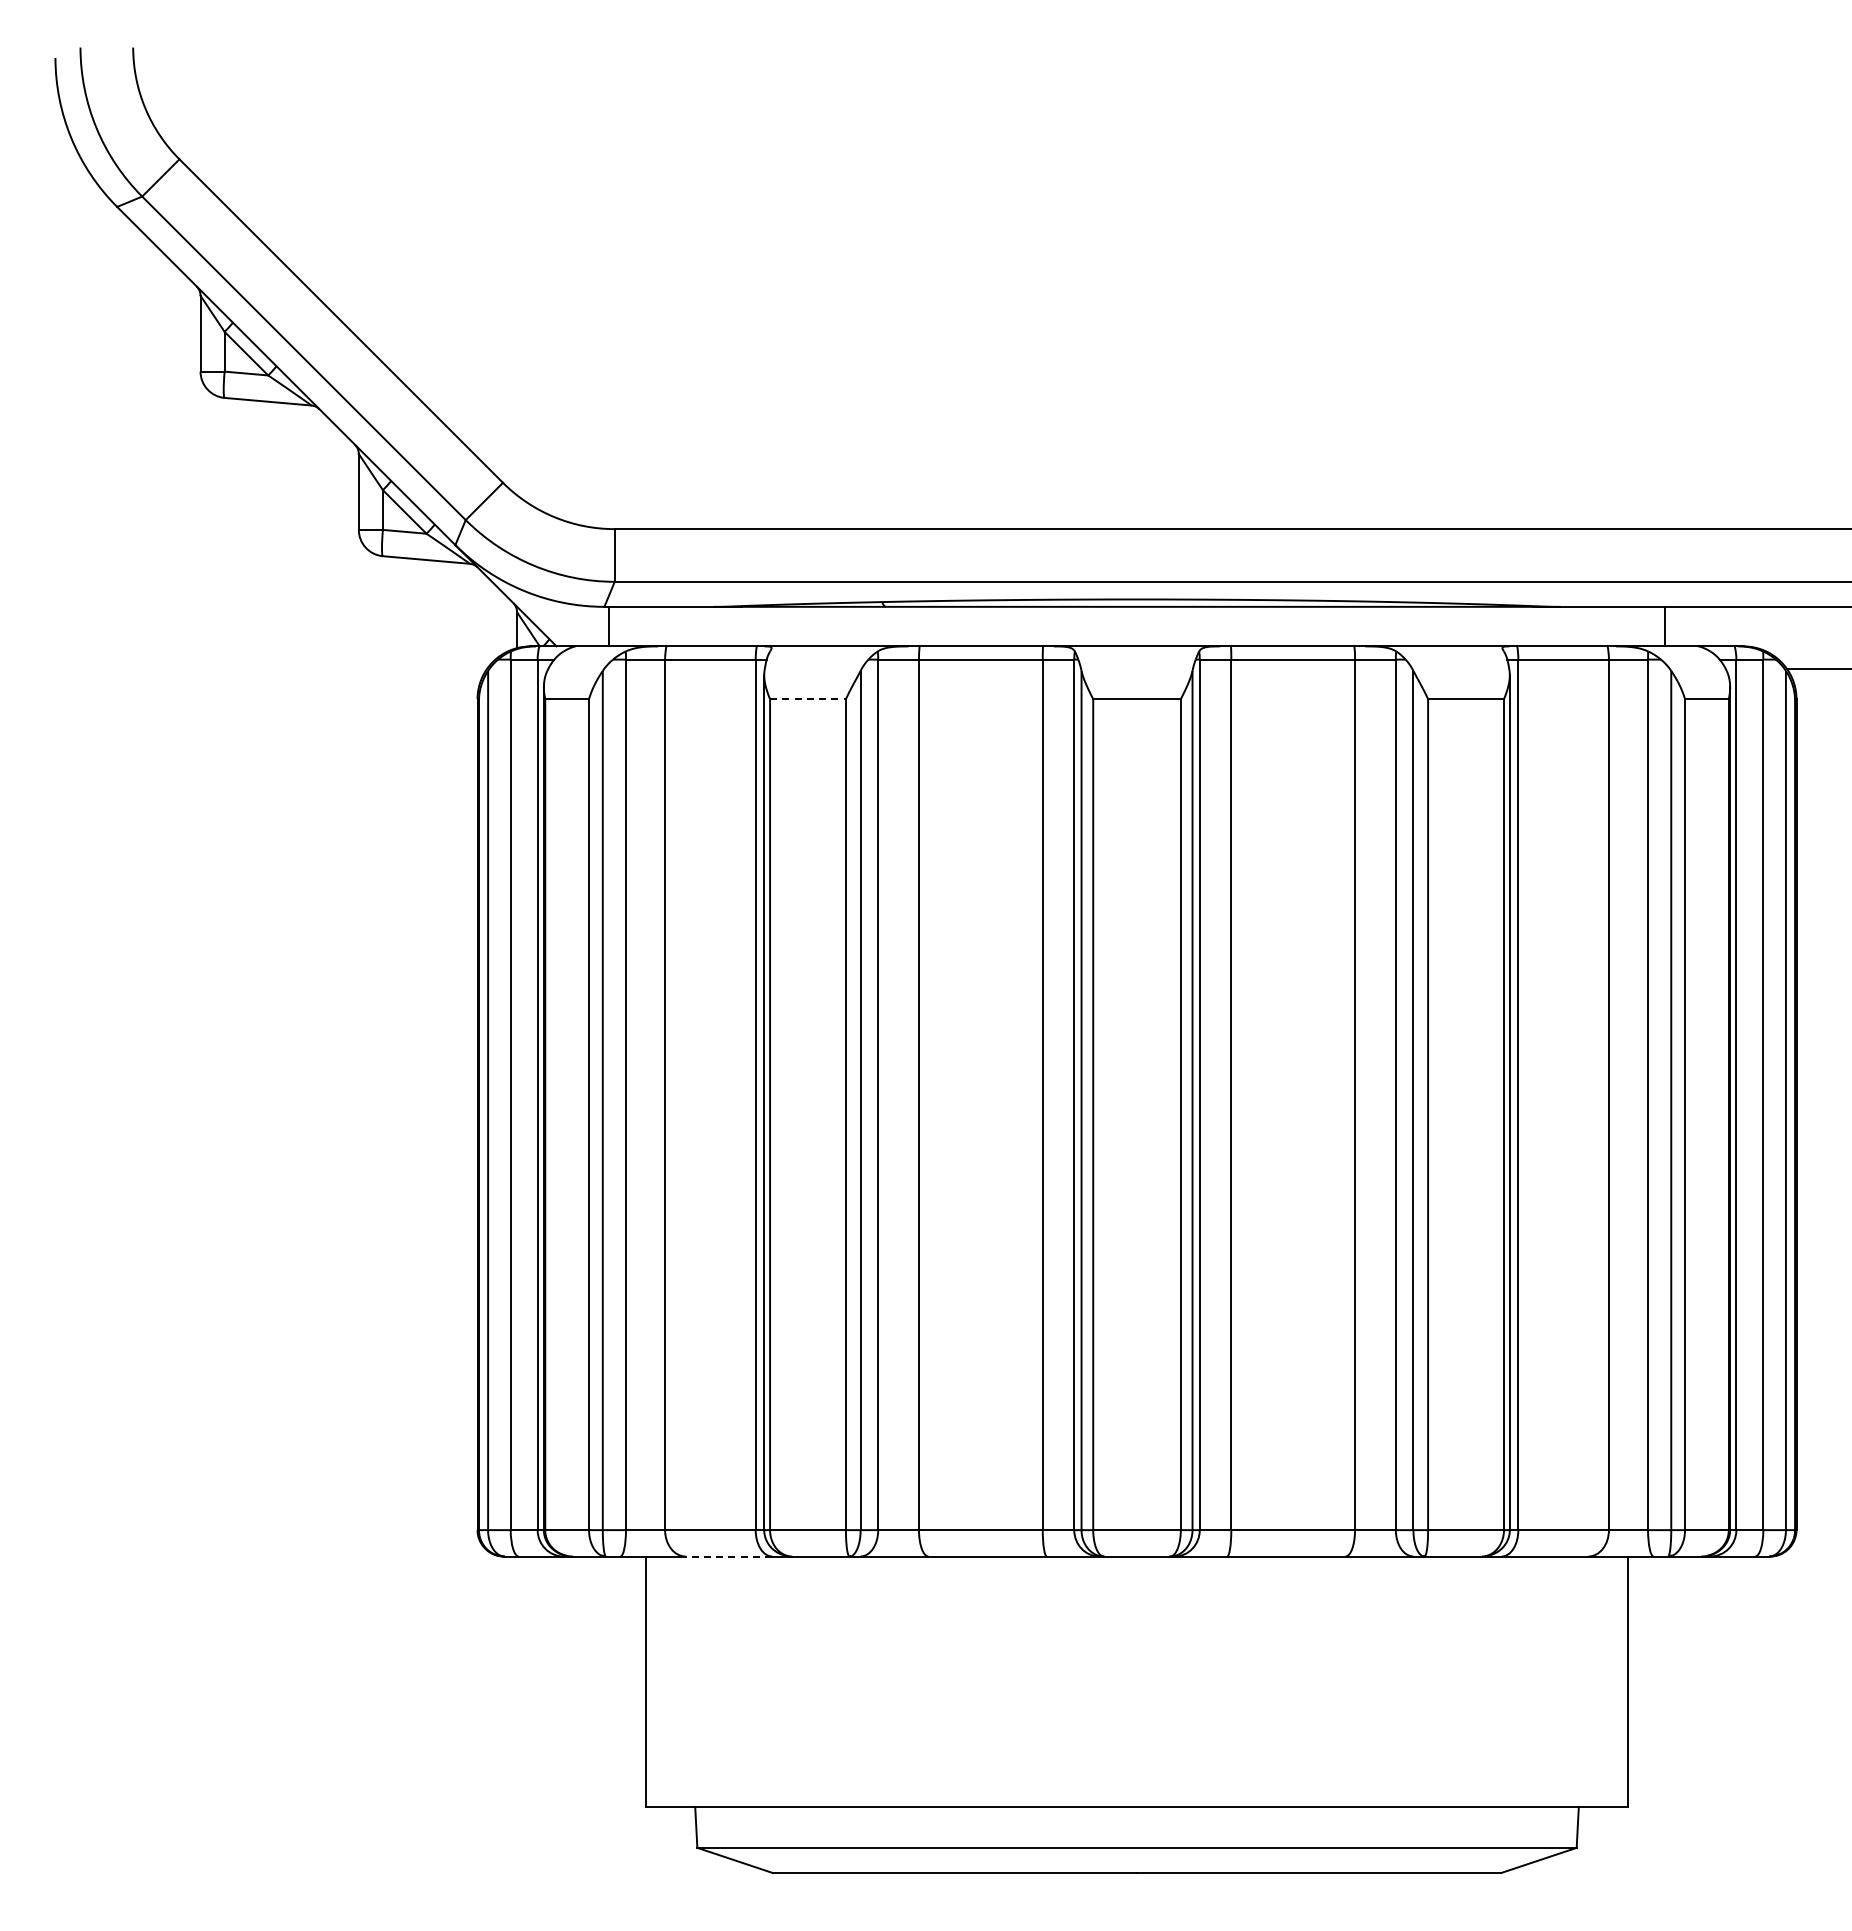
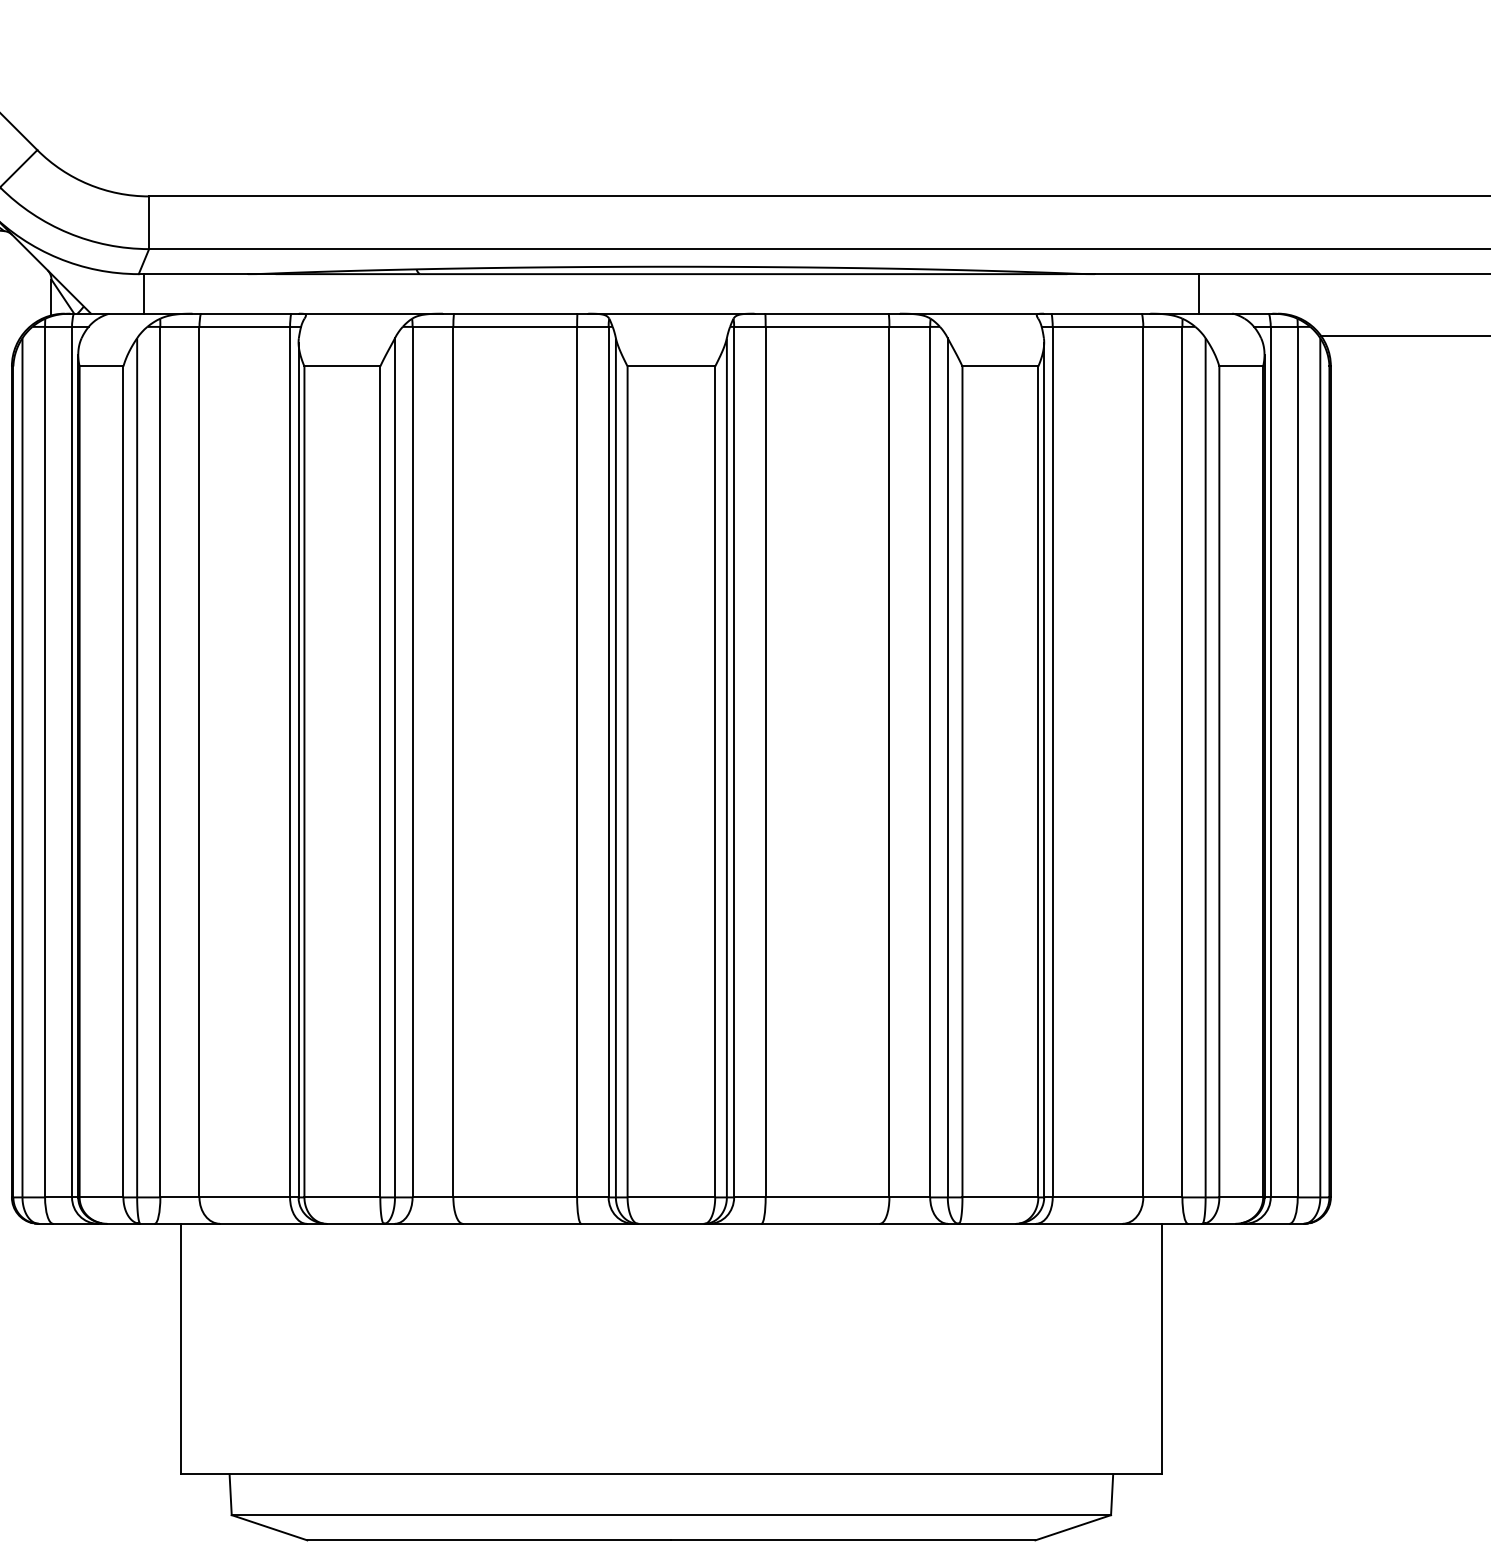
line: (808, 699) -> (342, 366), dashed -> solid
line: (728, 1556) -> (262, 1223), dashed -> solid

